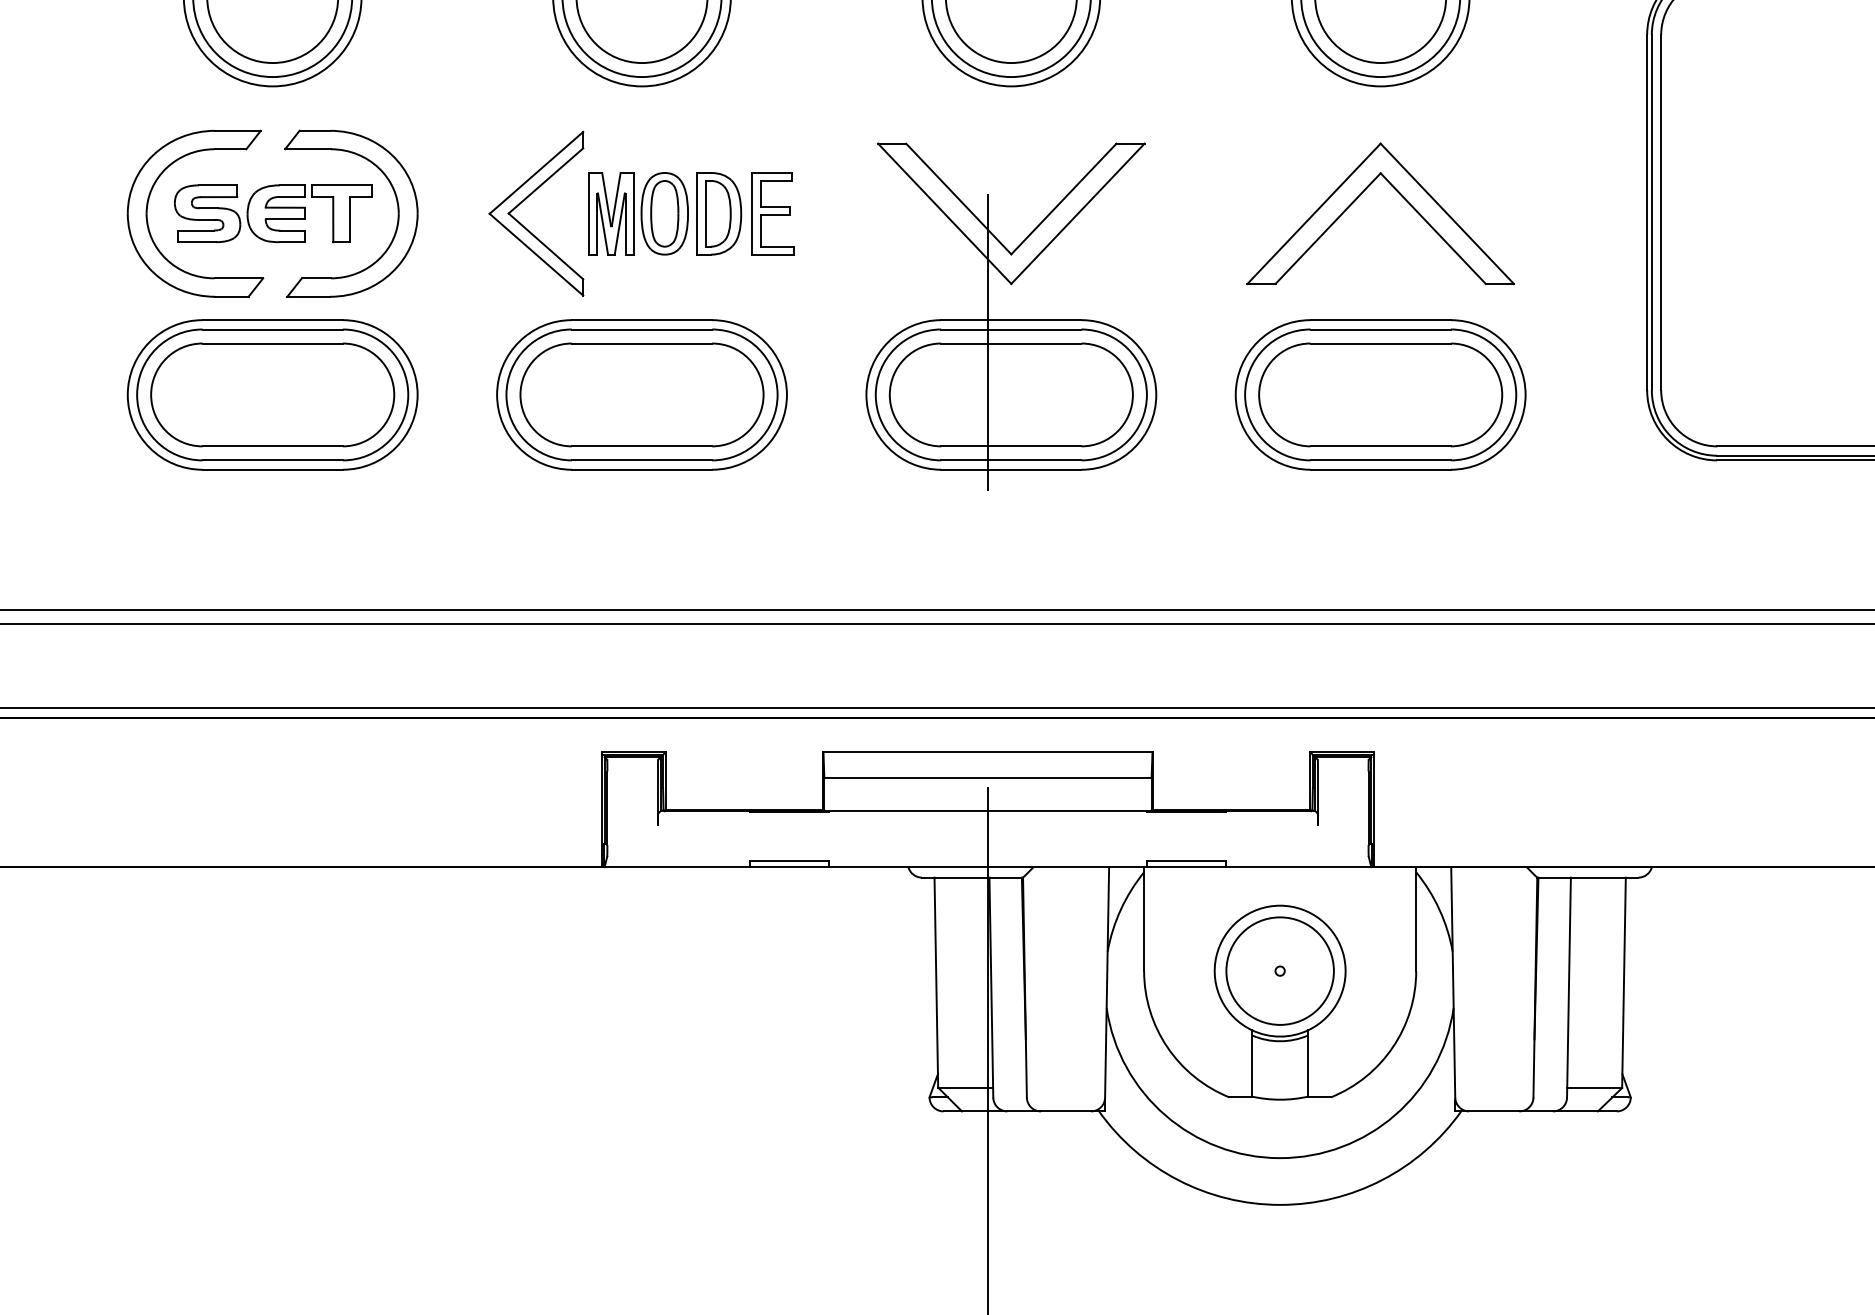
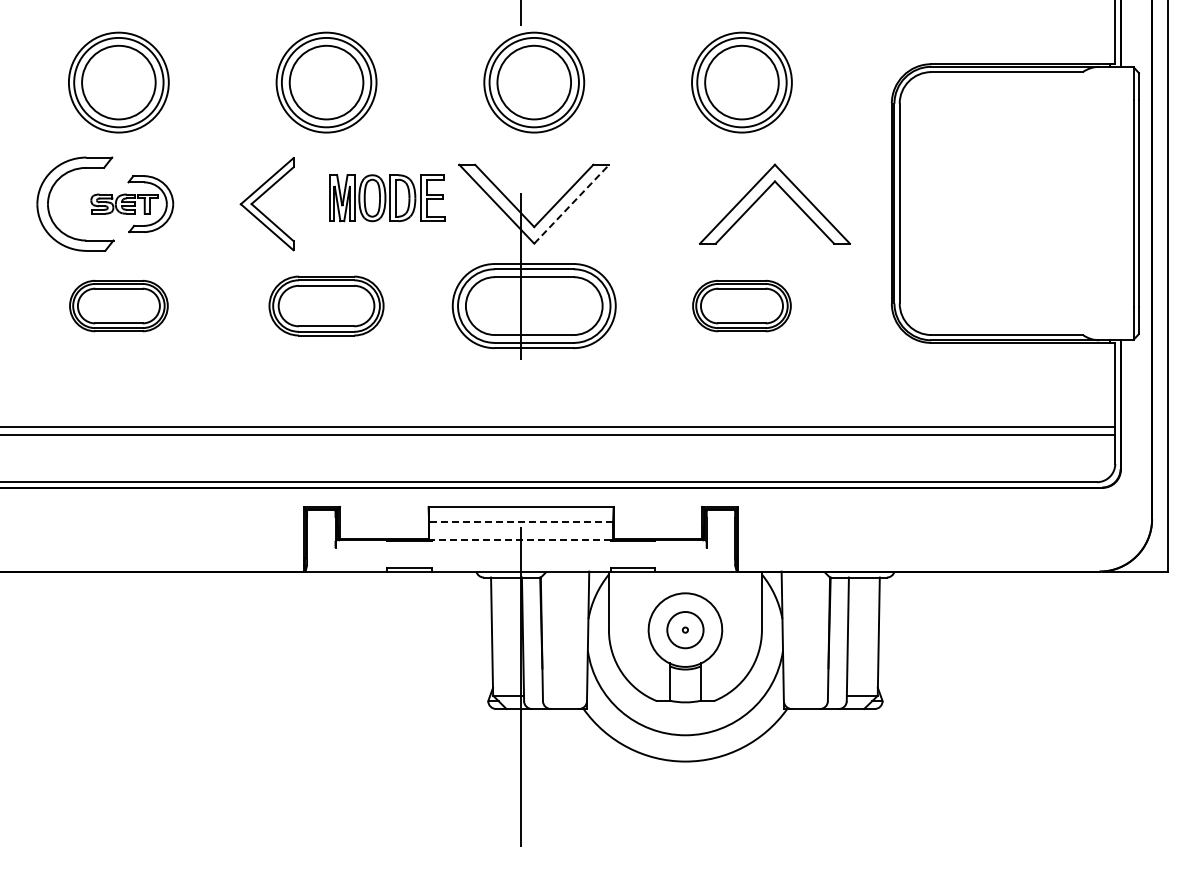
part: (1362, 194) -> (764, 193), moved
part: (296, 212) -> (132, 203), size x0.6
line: (1079, 212) -> (572, 203), solid -> dashed
part: (691, 214) -> (387, 198), moved
part: (272, 393) -> (118, 305), size x0.6
part: (641, 393) -> (326, 305), size x0.7
part: (1379, 393) -> (741, 305), size x0.6
line: (986, 777) -> (520, 521), solid -> dashed
line: (986, 811) -> (520, 540), solid -> dashed
circle: (1280, 970) -> (685, 629), size x0.6

